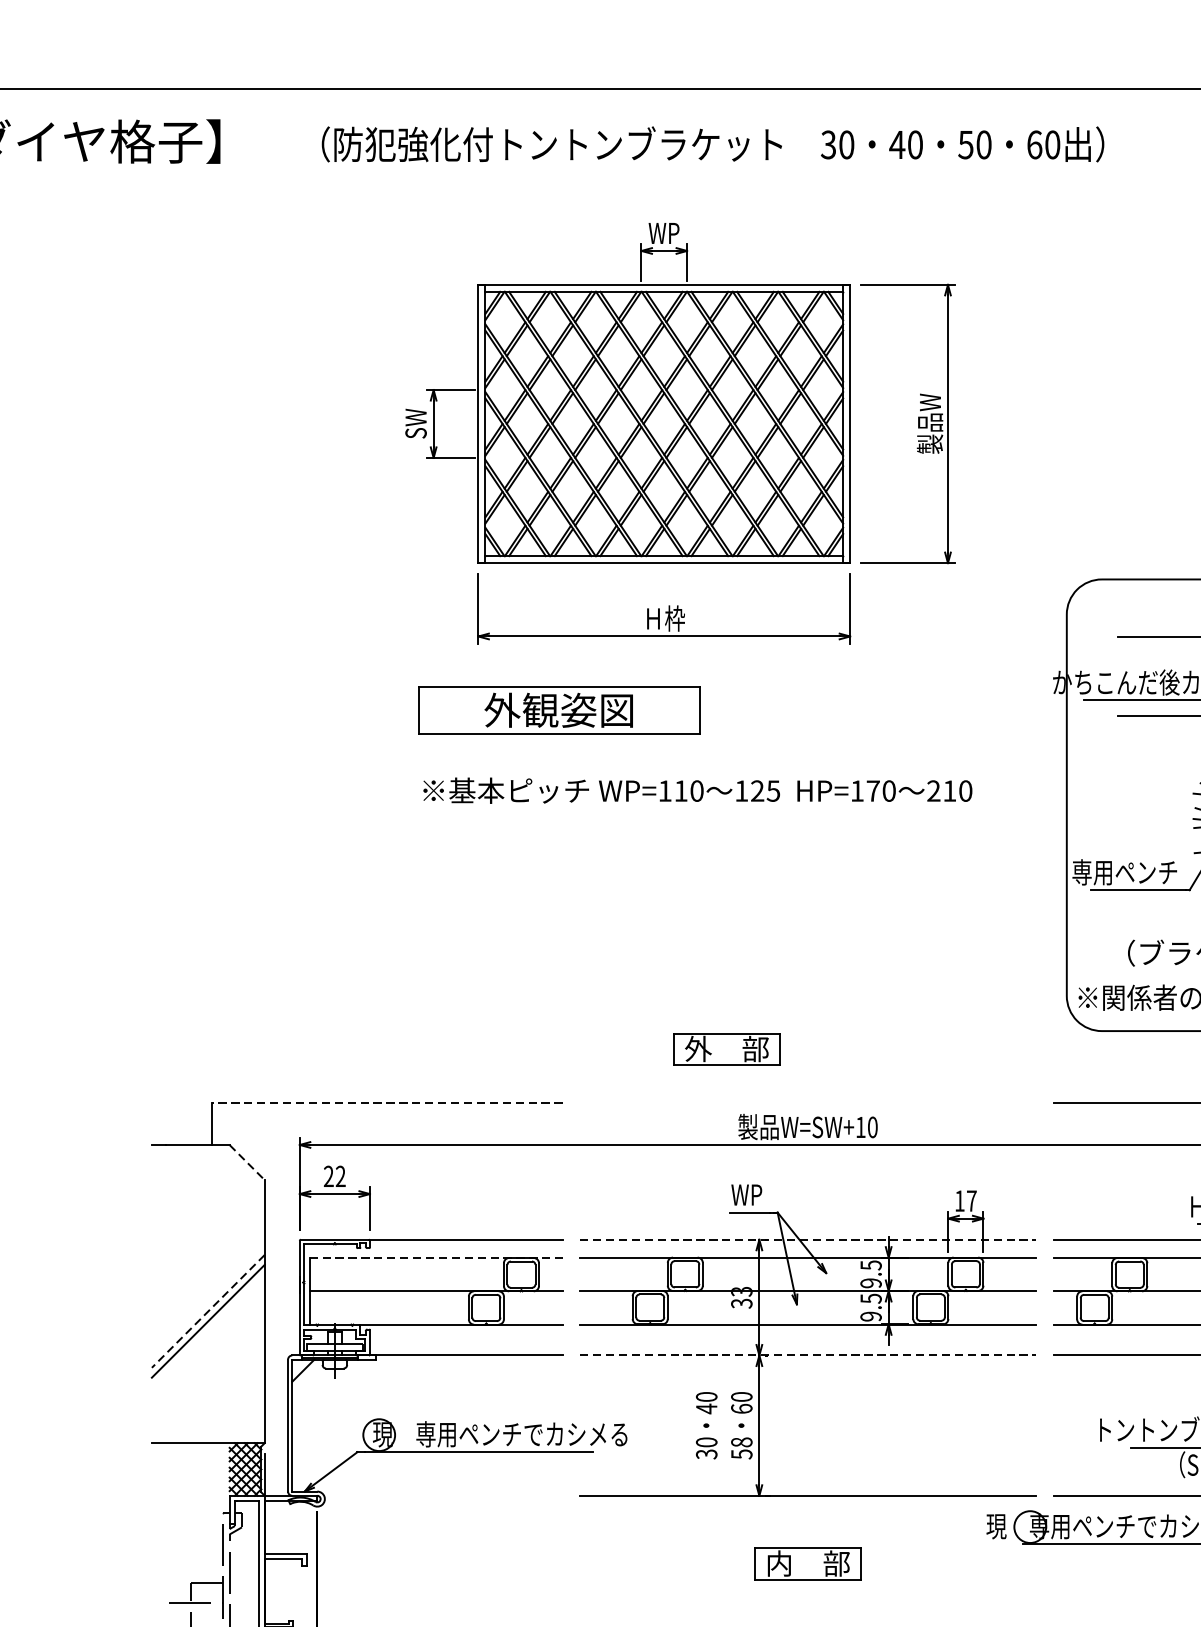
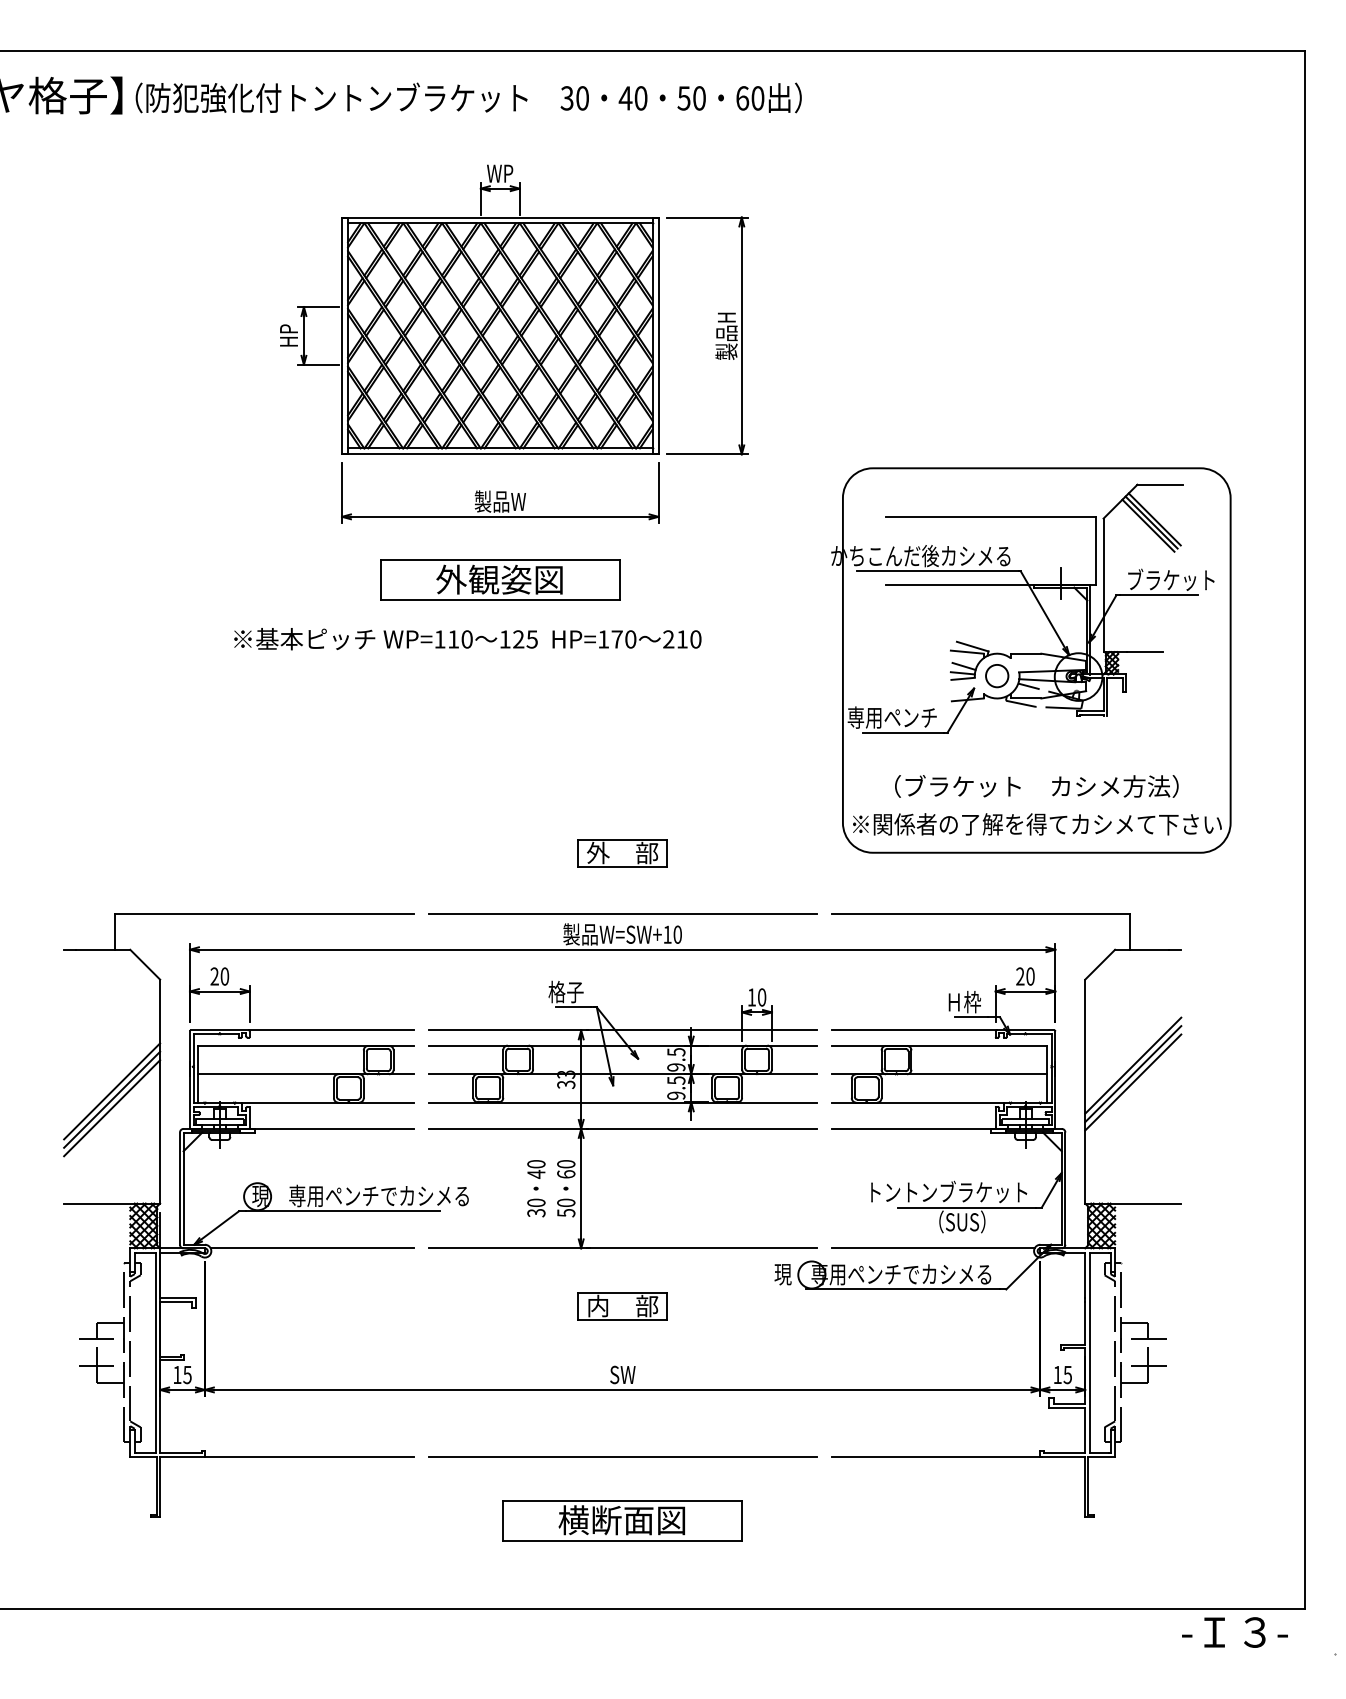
text: (712, 143) -> (468, 97), moved
text: (415, 423) -> (288, 335), SW -> HP
text: (930, 423) -> (726, 335), 製品W -> 製品H
text: (663, 618) -> (499, 501), Ｈ枠 -> 製品W
part: (559, 710) -> (500, 579), moved
text: (697, 791) -> (467, 639), moved
part: (726, 1049) -> (622, 853), moved
line: (387, 1102) -> (264, 913), dashed -> solid
line: (807, 1102) -> (622, 913), added
line: (247, 1163) -> (145, 965), dashed -> solid
text: (340, 1176) -> (224, 976), 22 -> 20
text: (740, 1194) -> (565, 991), WP -> 格子
text: (972, 1201) -> (762, 997), 17 -> 10
line: (809, 1239) -> (623, 1030), dashed -> solid
line: (436, 1257) -> (306, 1045), dashed -> solid
line: (208, 1311) -> (112, 1091), dashed -> solid
line: (208, 1331) -> (112, 1108), added
line: (809, 1355) -> (623, 1128), dashed -> solid
text: (742, 1441) -> (566, 1202), 58 -> 50
line: (442, 1495) -> (311, 1248), added

